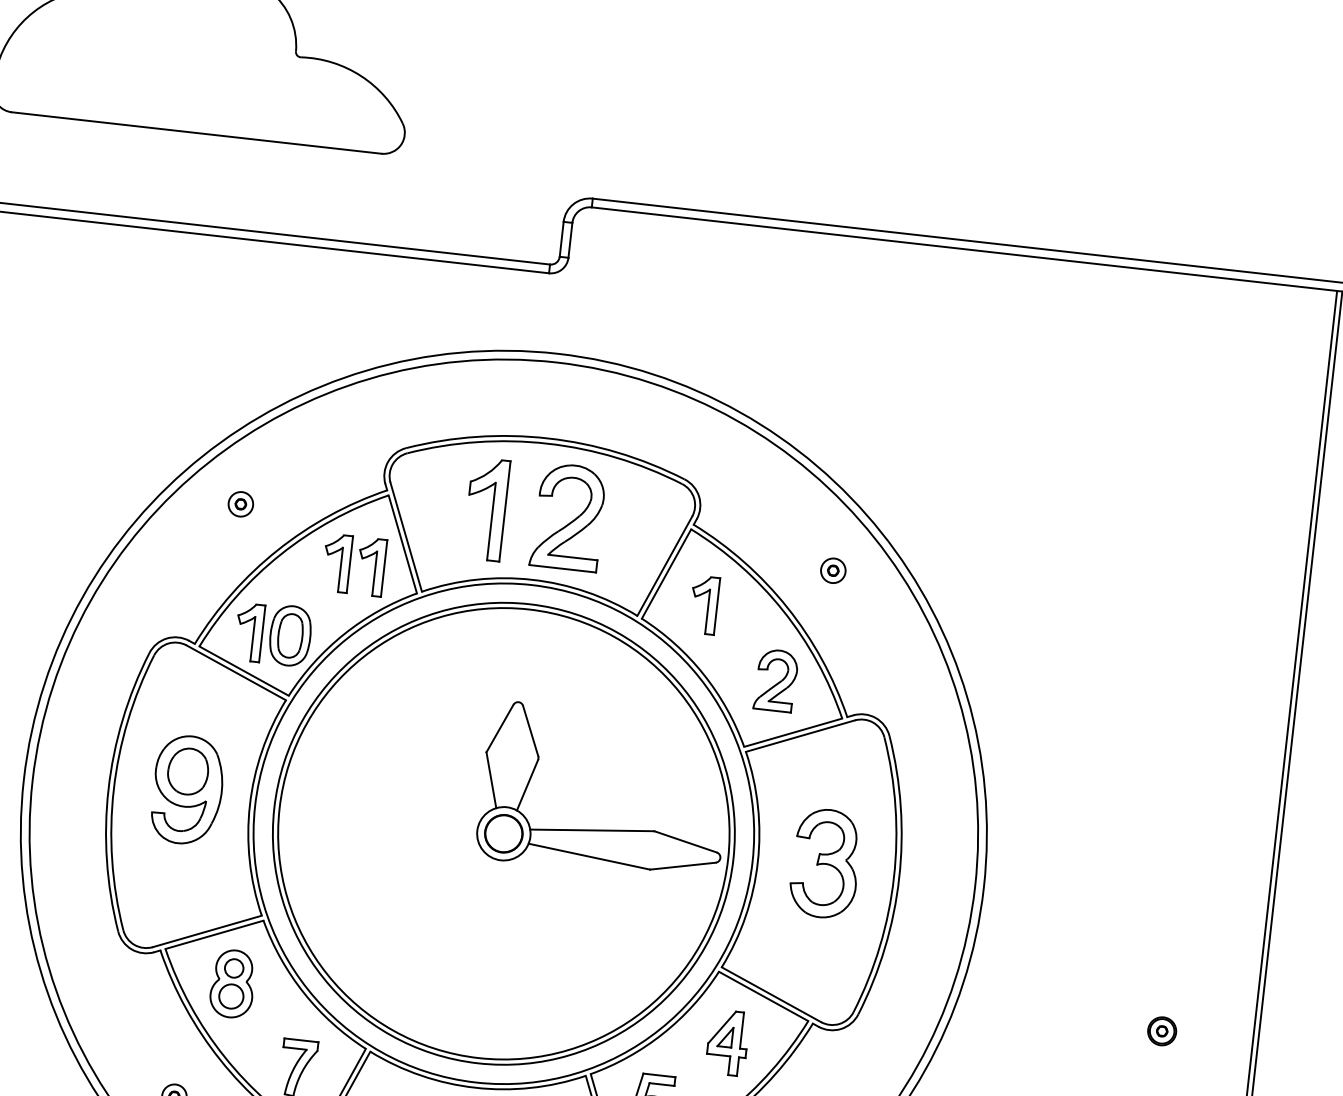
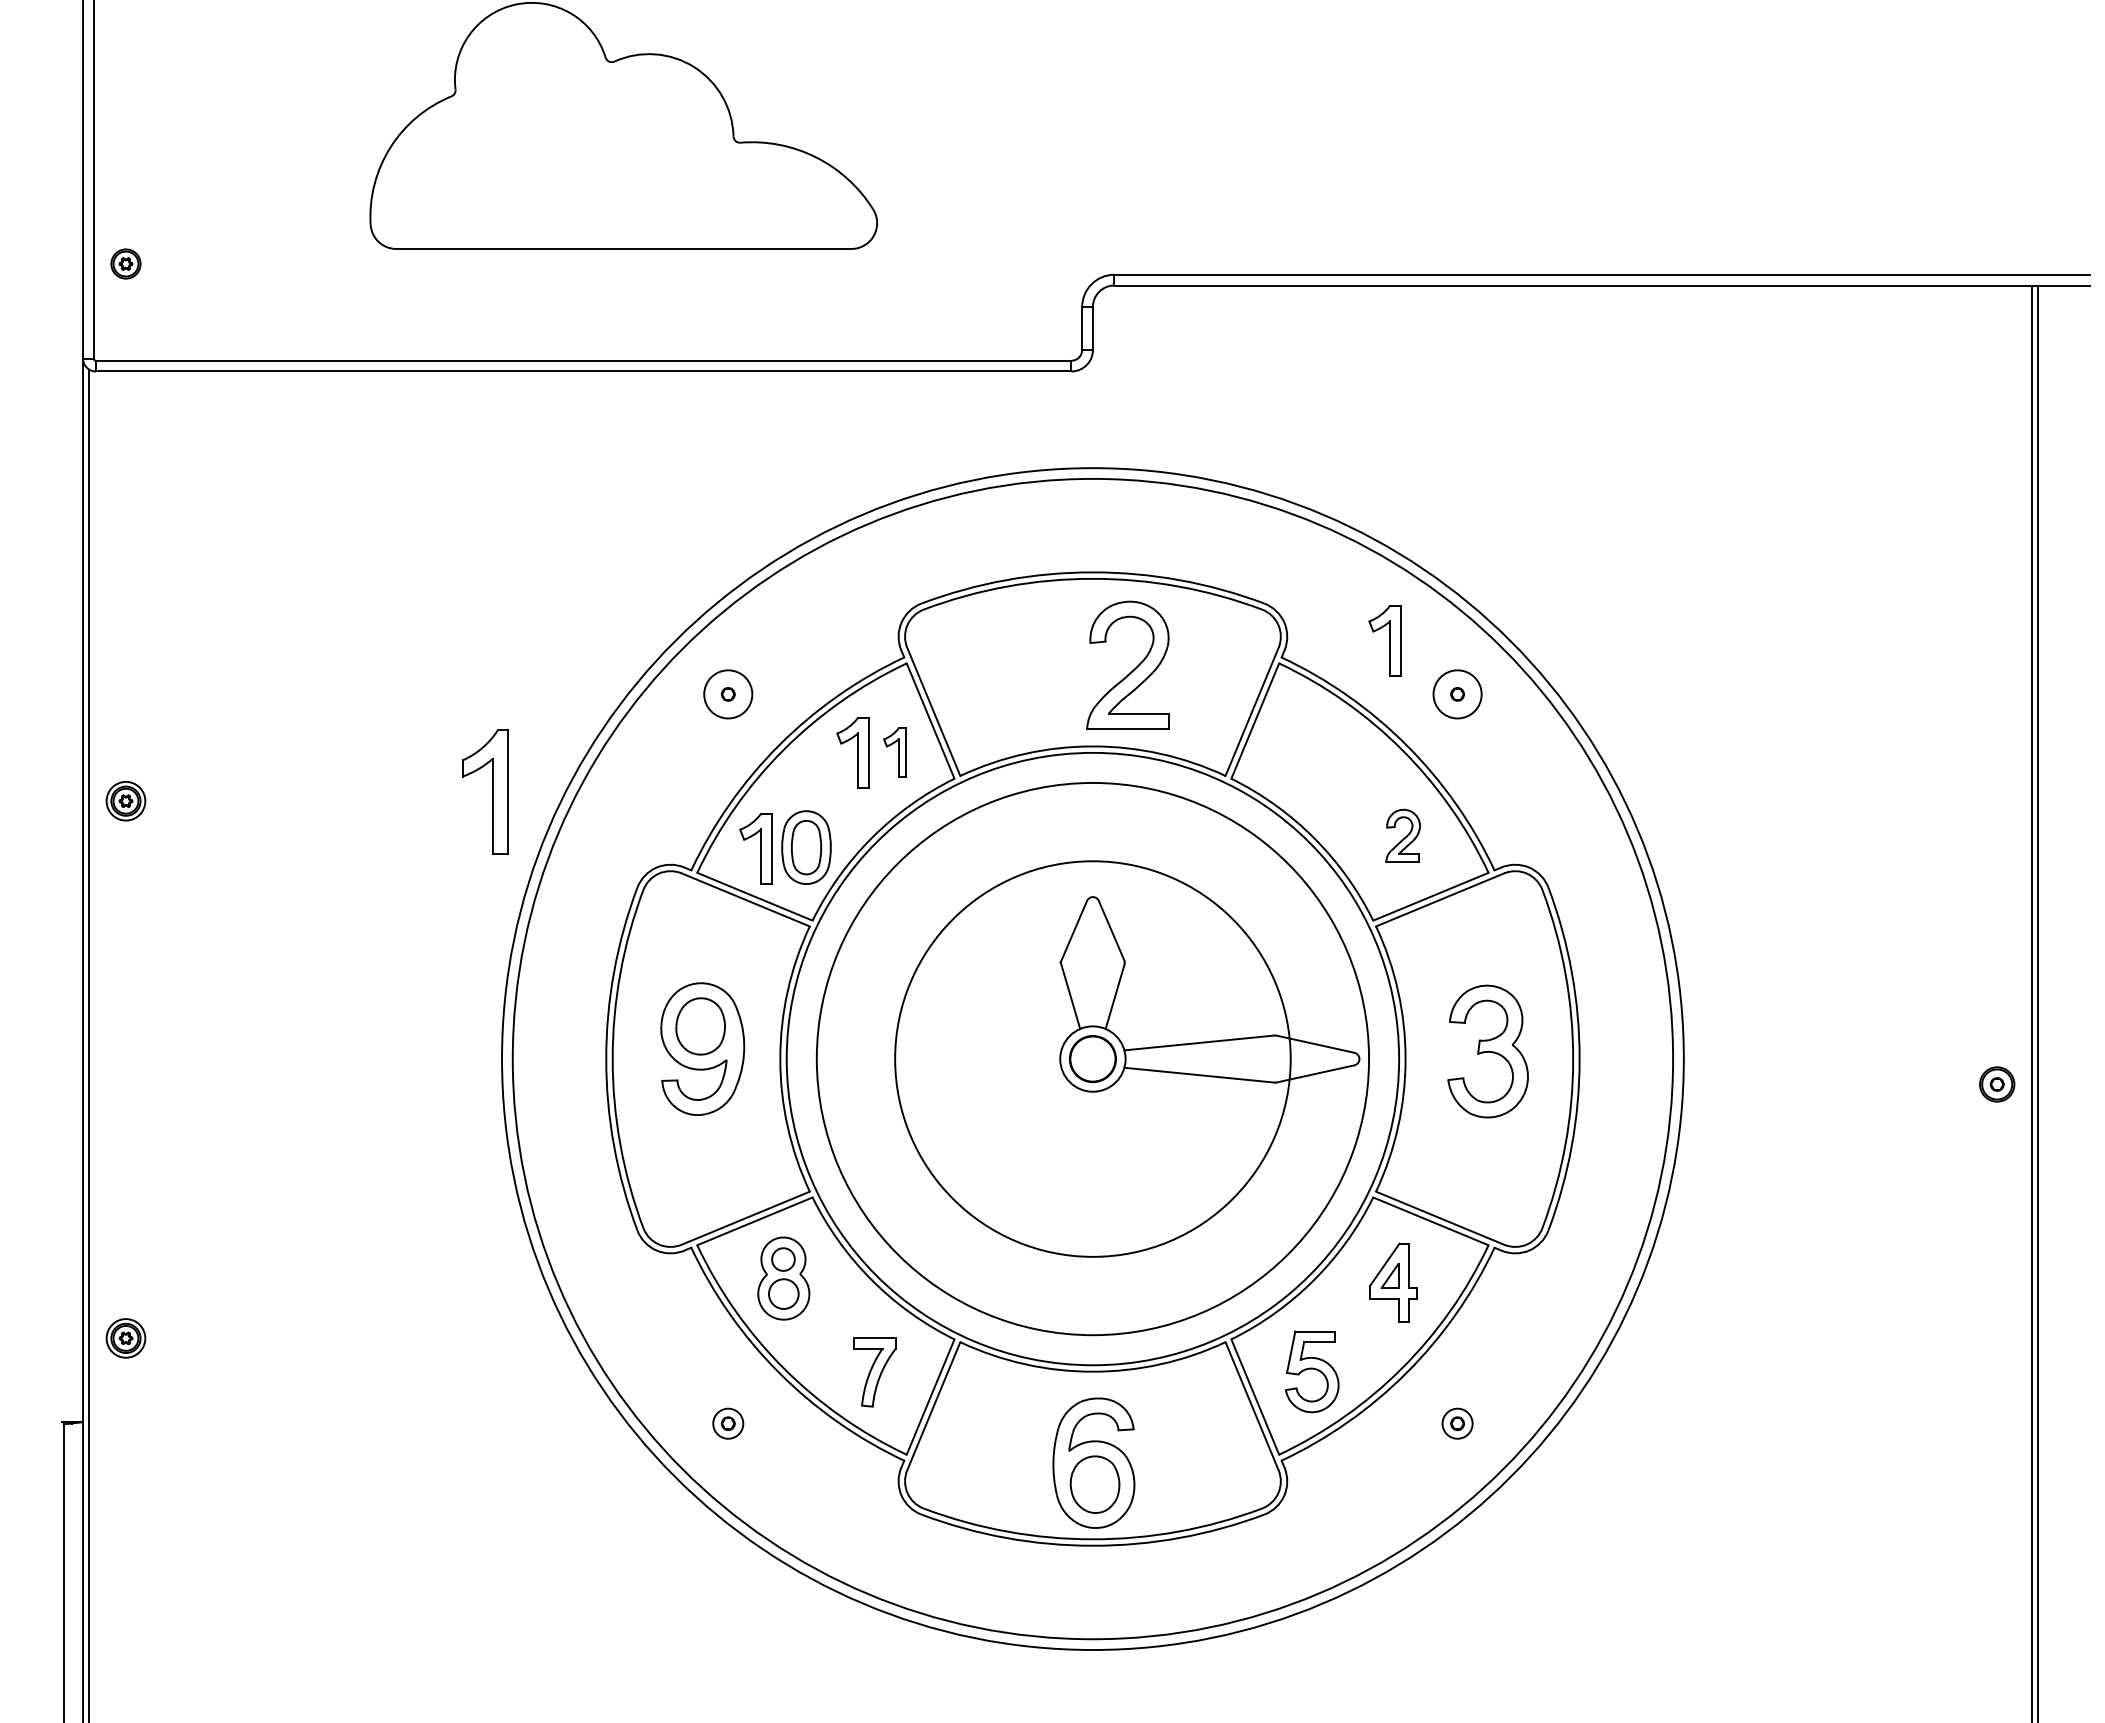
circle: (241, 504) -> (728, 694), size x1.6
part: (492, 509) -> (492, 791), moved
part: (370, 566) -> (894, 752), size x0.7
circle: (833, 570) -> (1457, 694), size x1.6
part: (703, 604) -> (1384, 640), moved
part: (776, 680) -> (1403, 835), size x0.7
circle: (503, 833) -> (1092, 1058), size x0.7
part: (1162, 1031) -> (1997, 1084), moved

